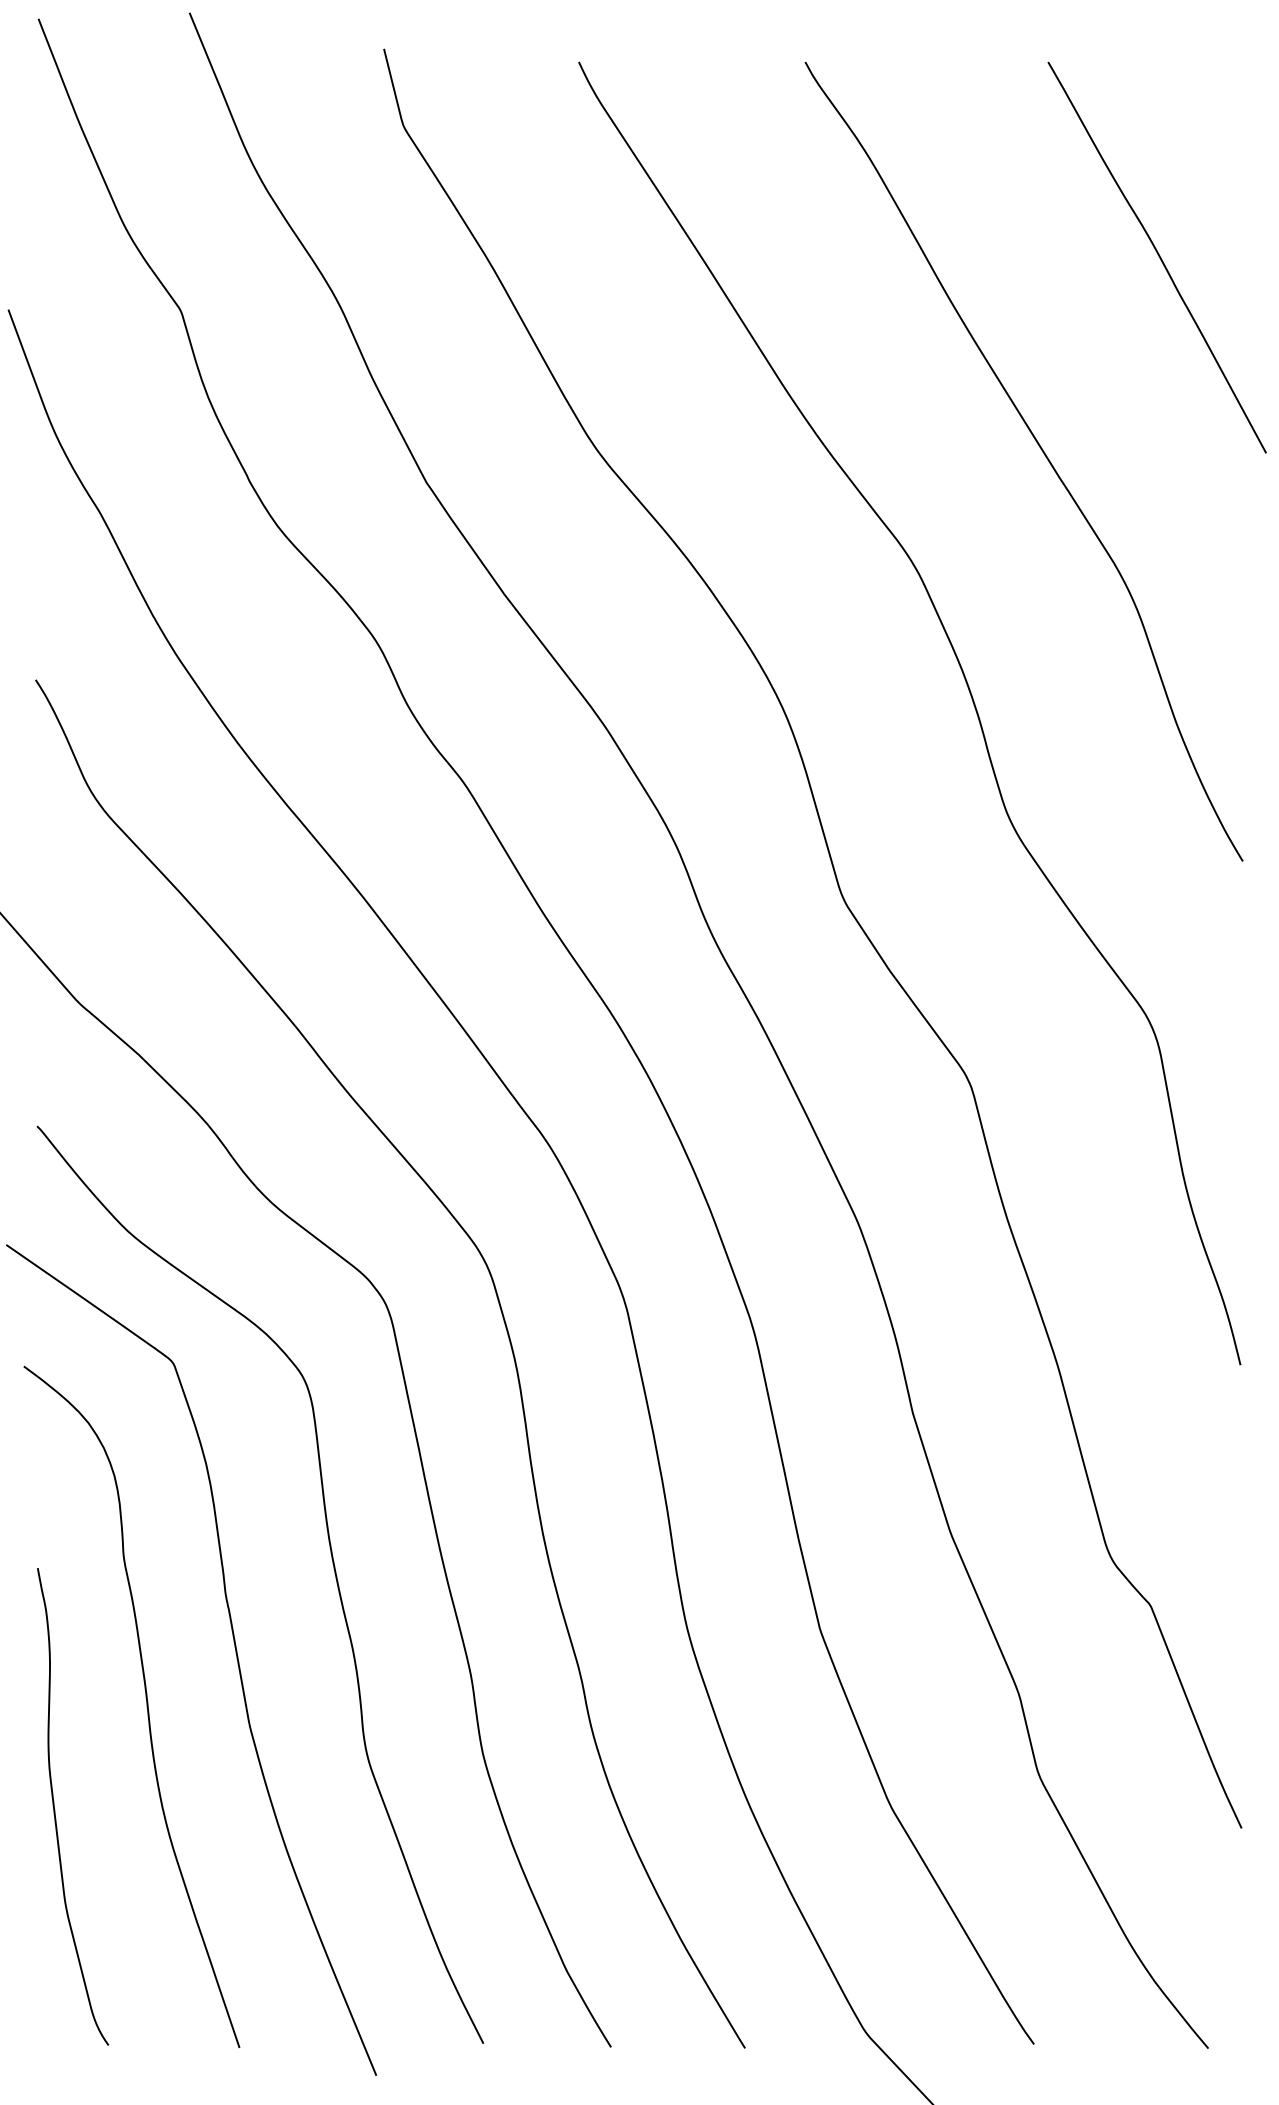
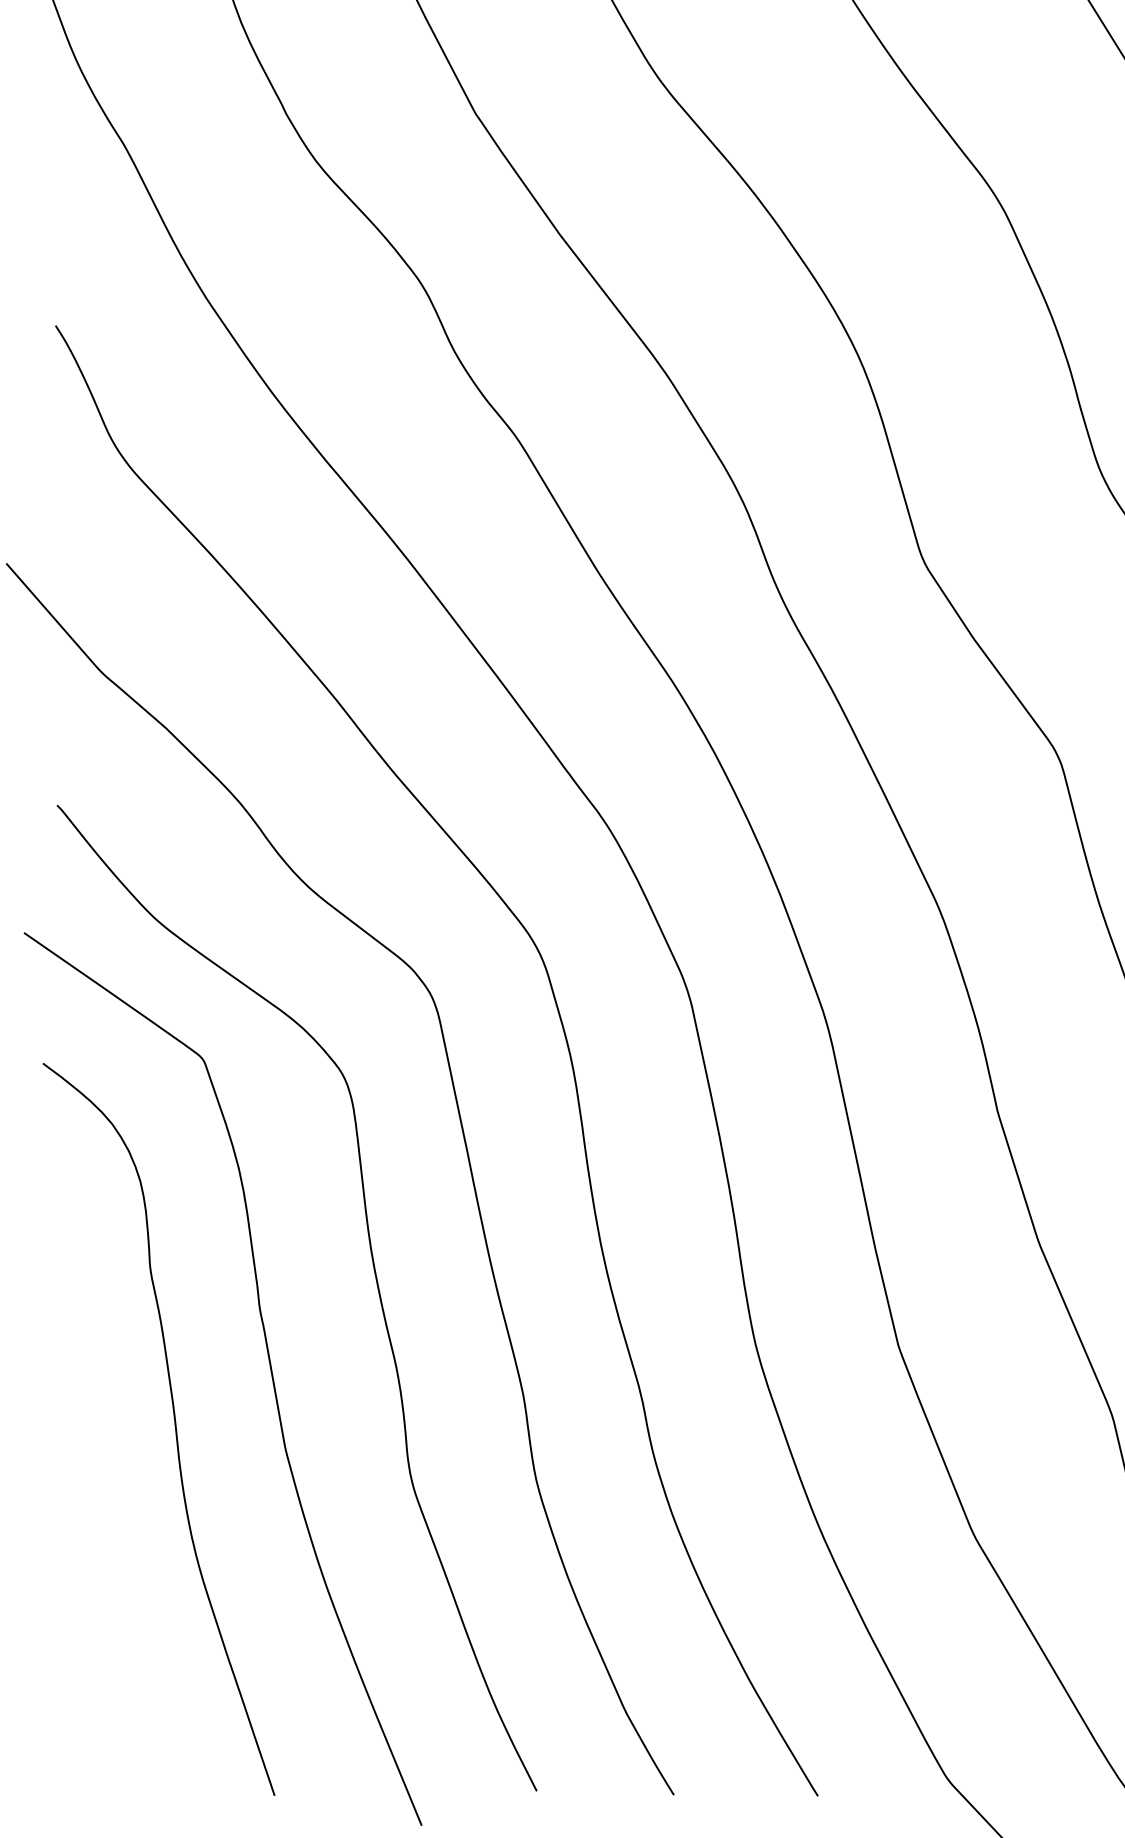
curve: (55, 1809) -> (76, 1539), removed

